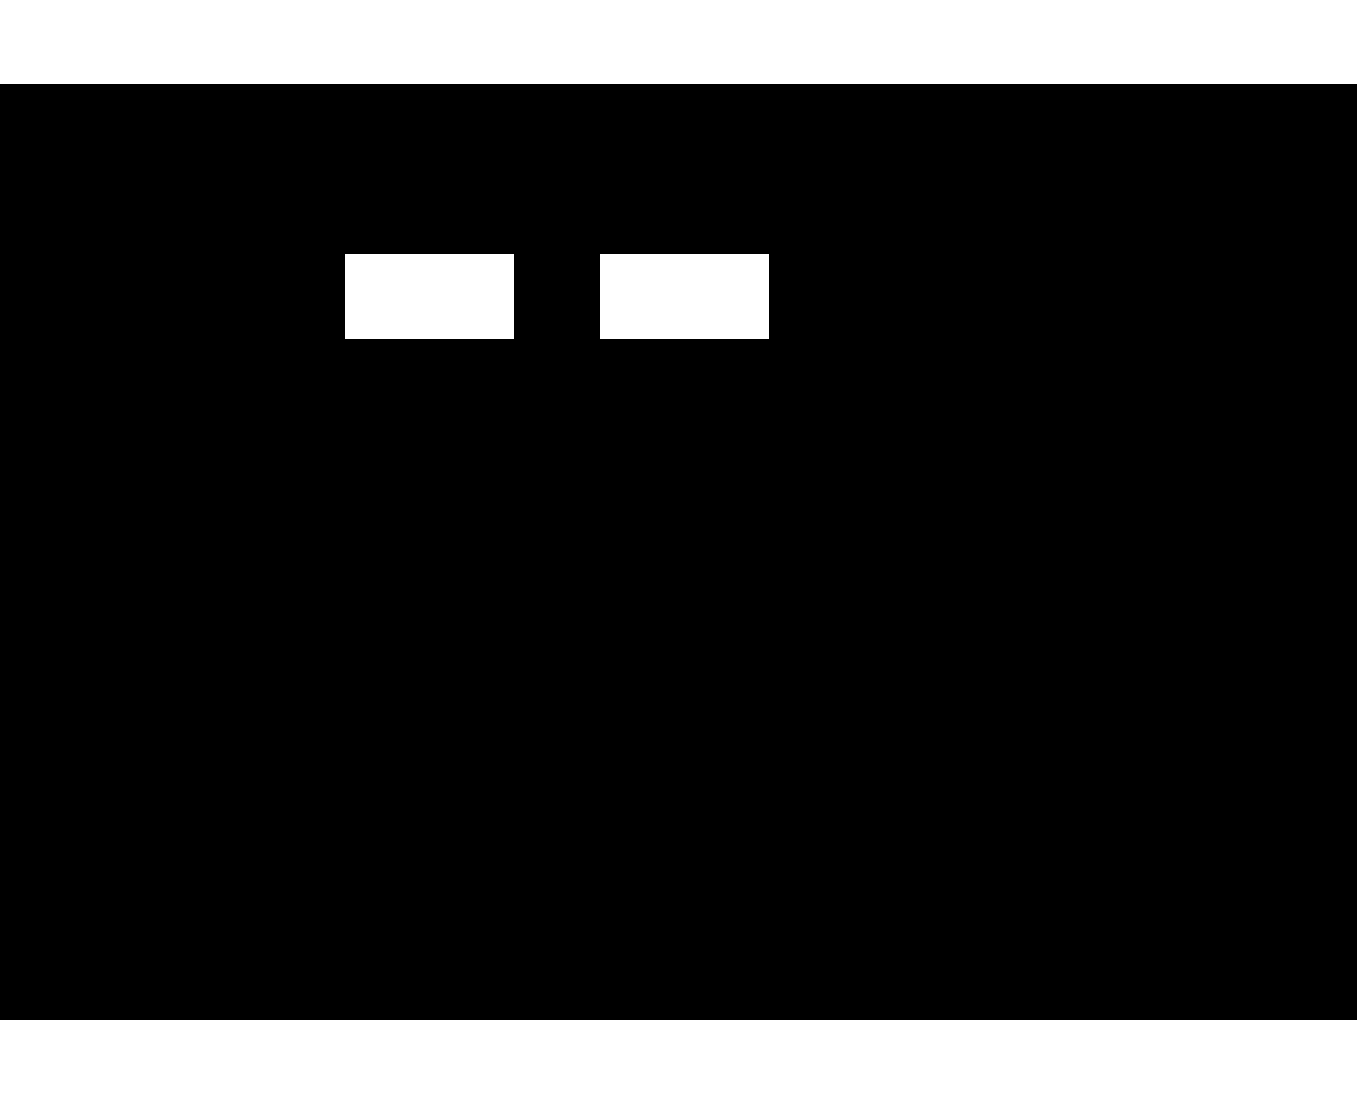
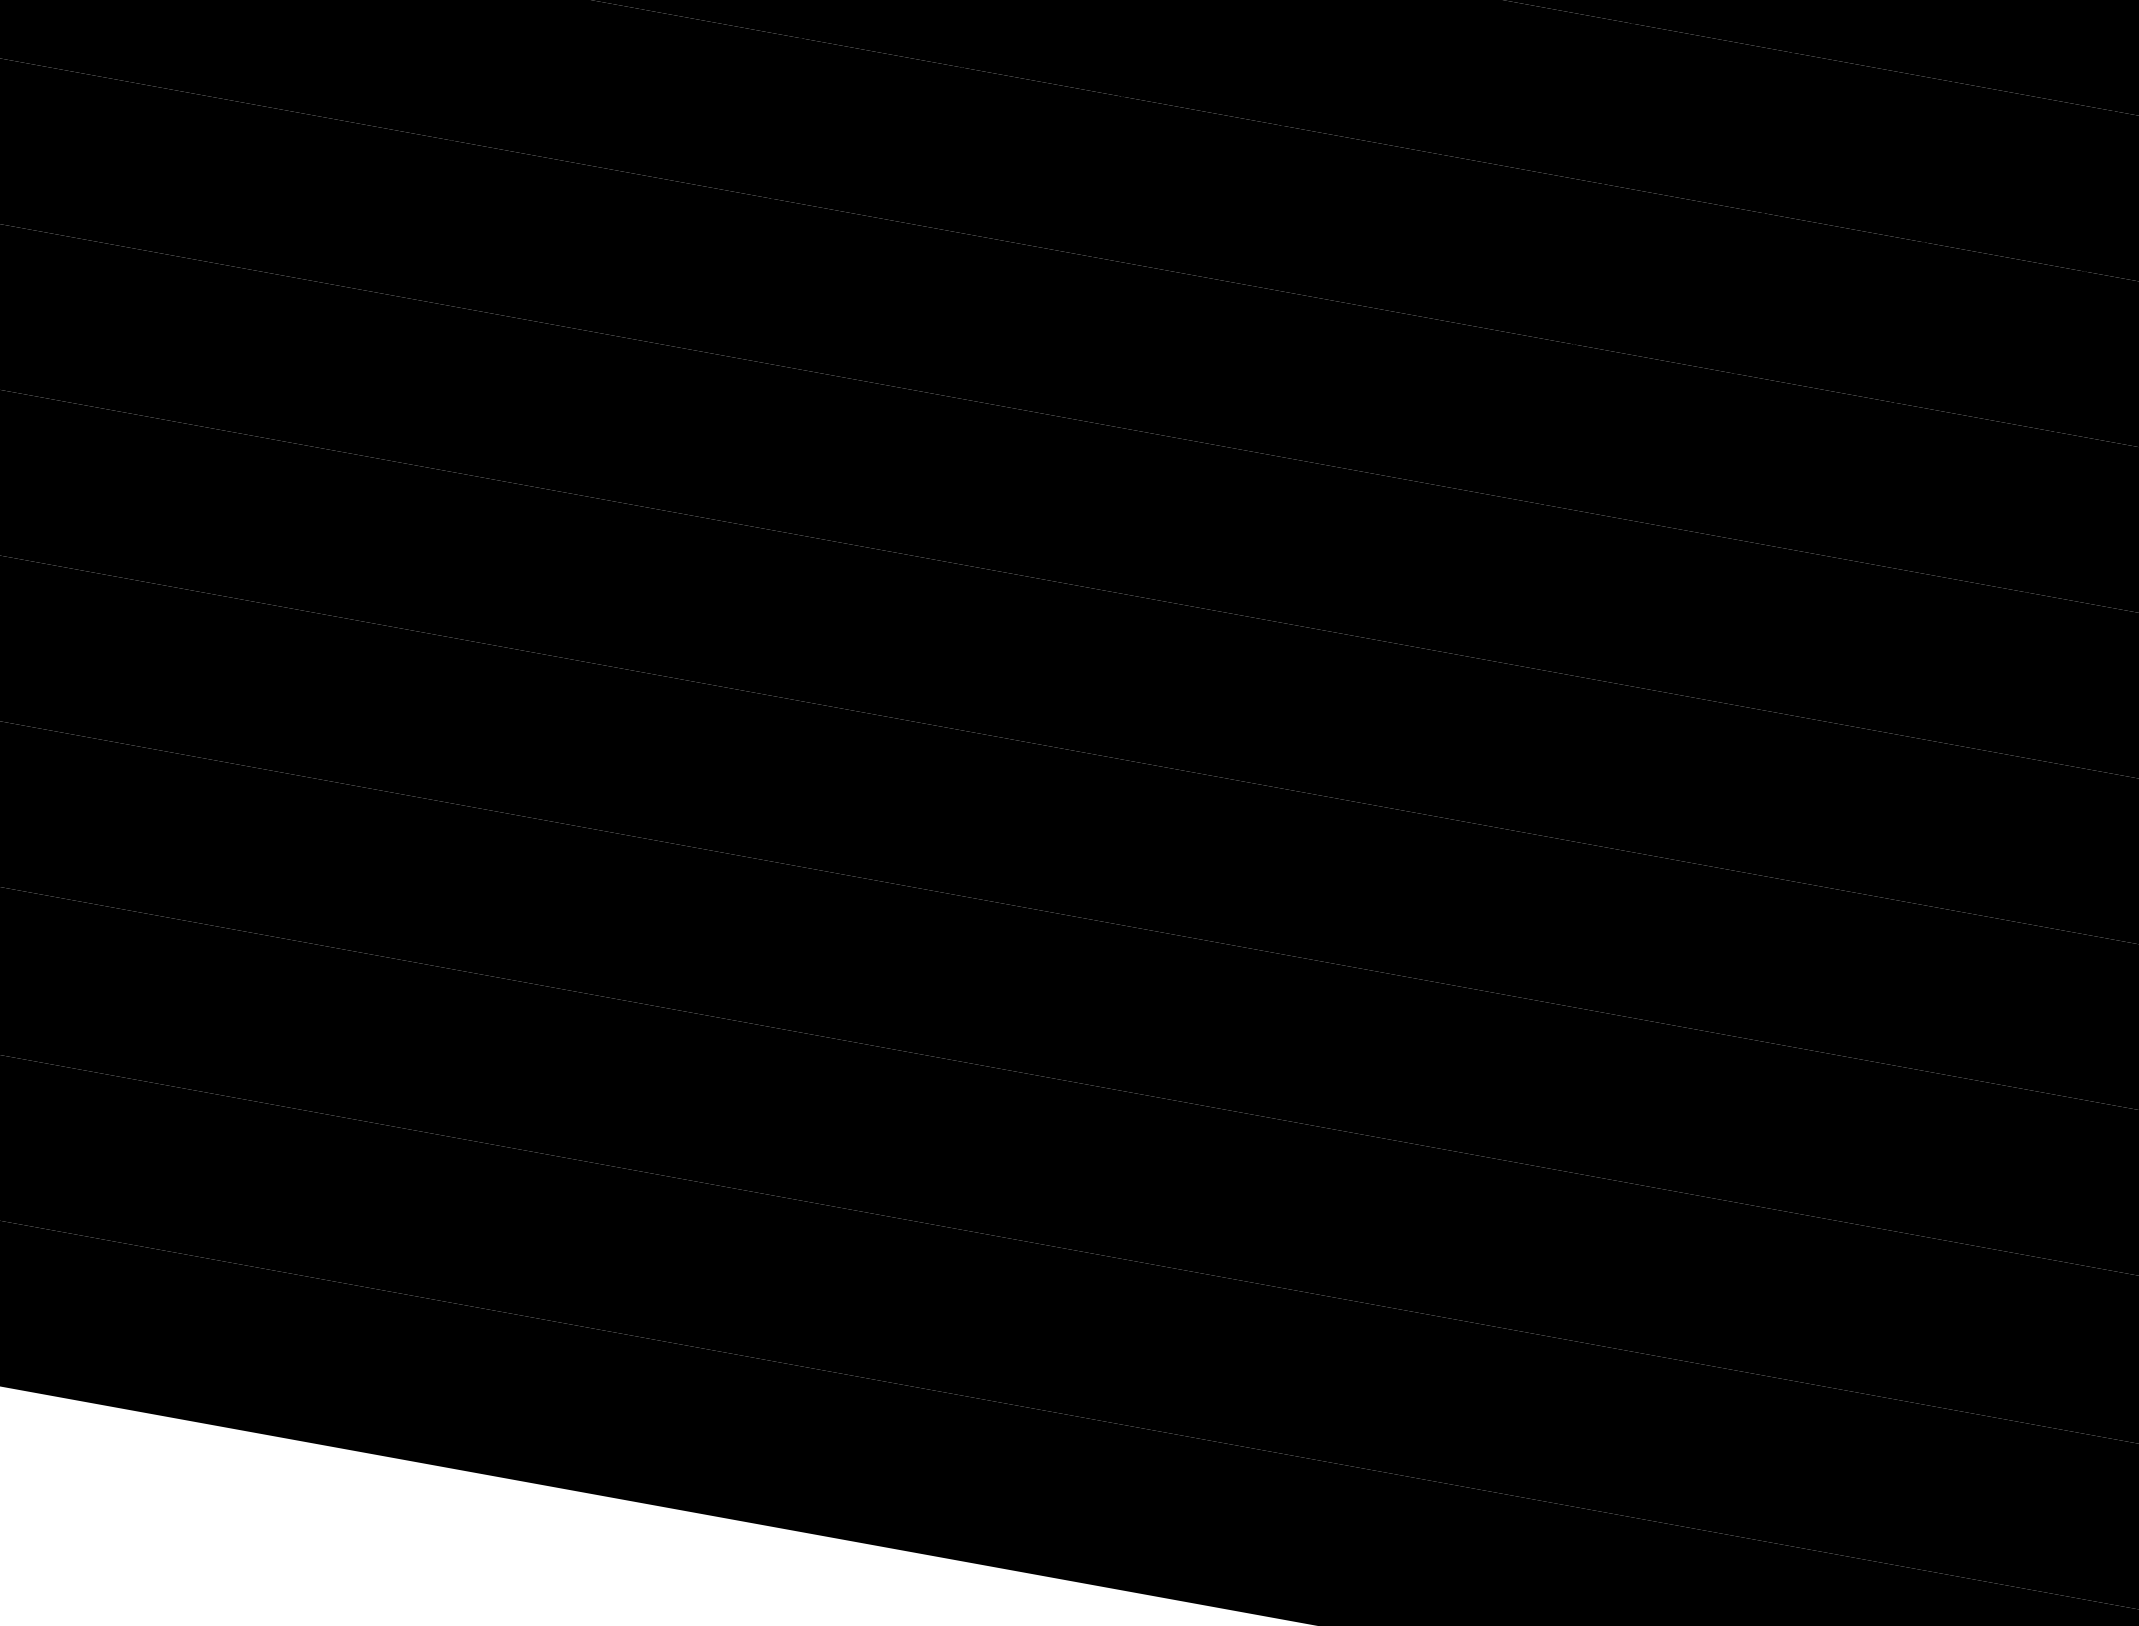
fill: (429, 296) -> (946, 147), added
fill: (684, 296) -> (1428, 234), added

